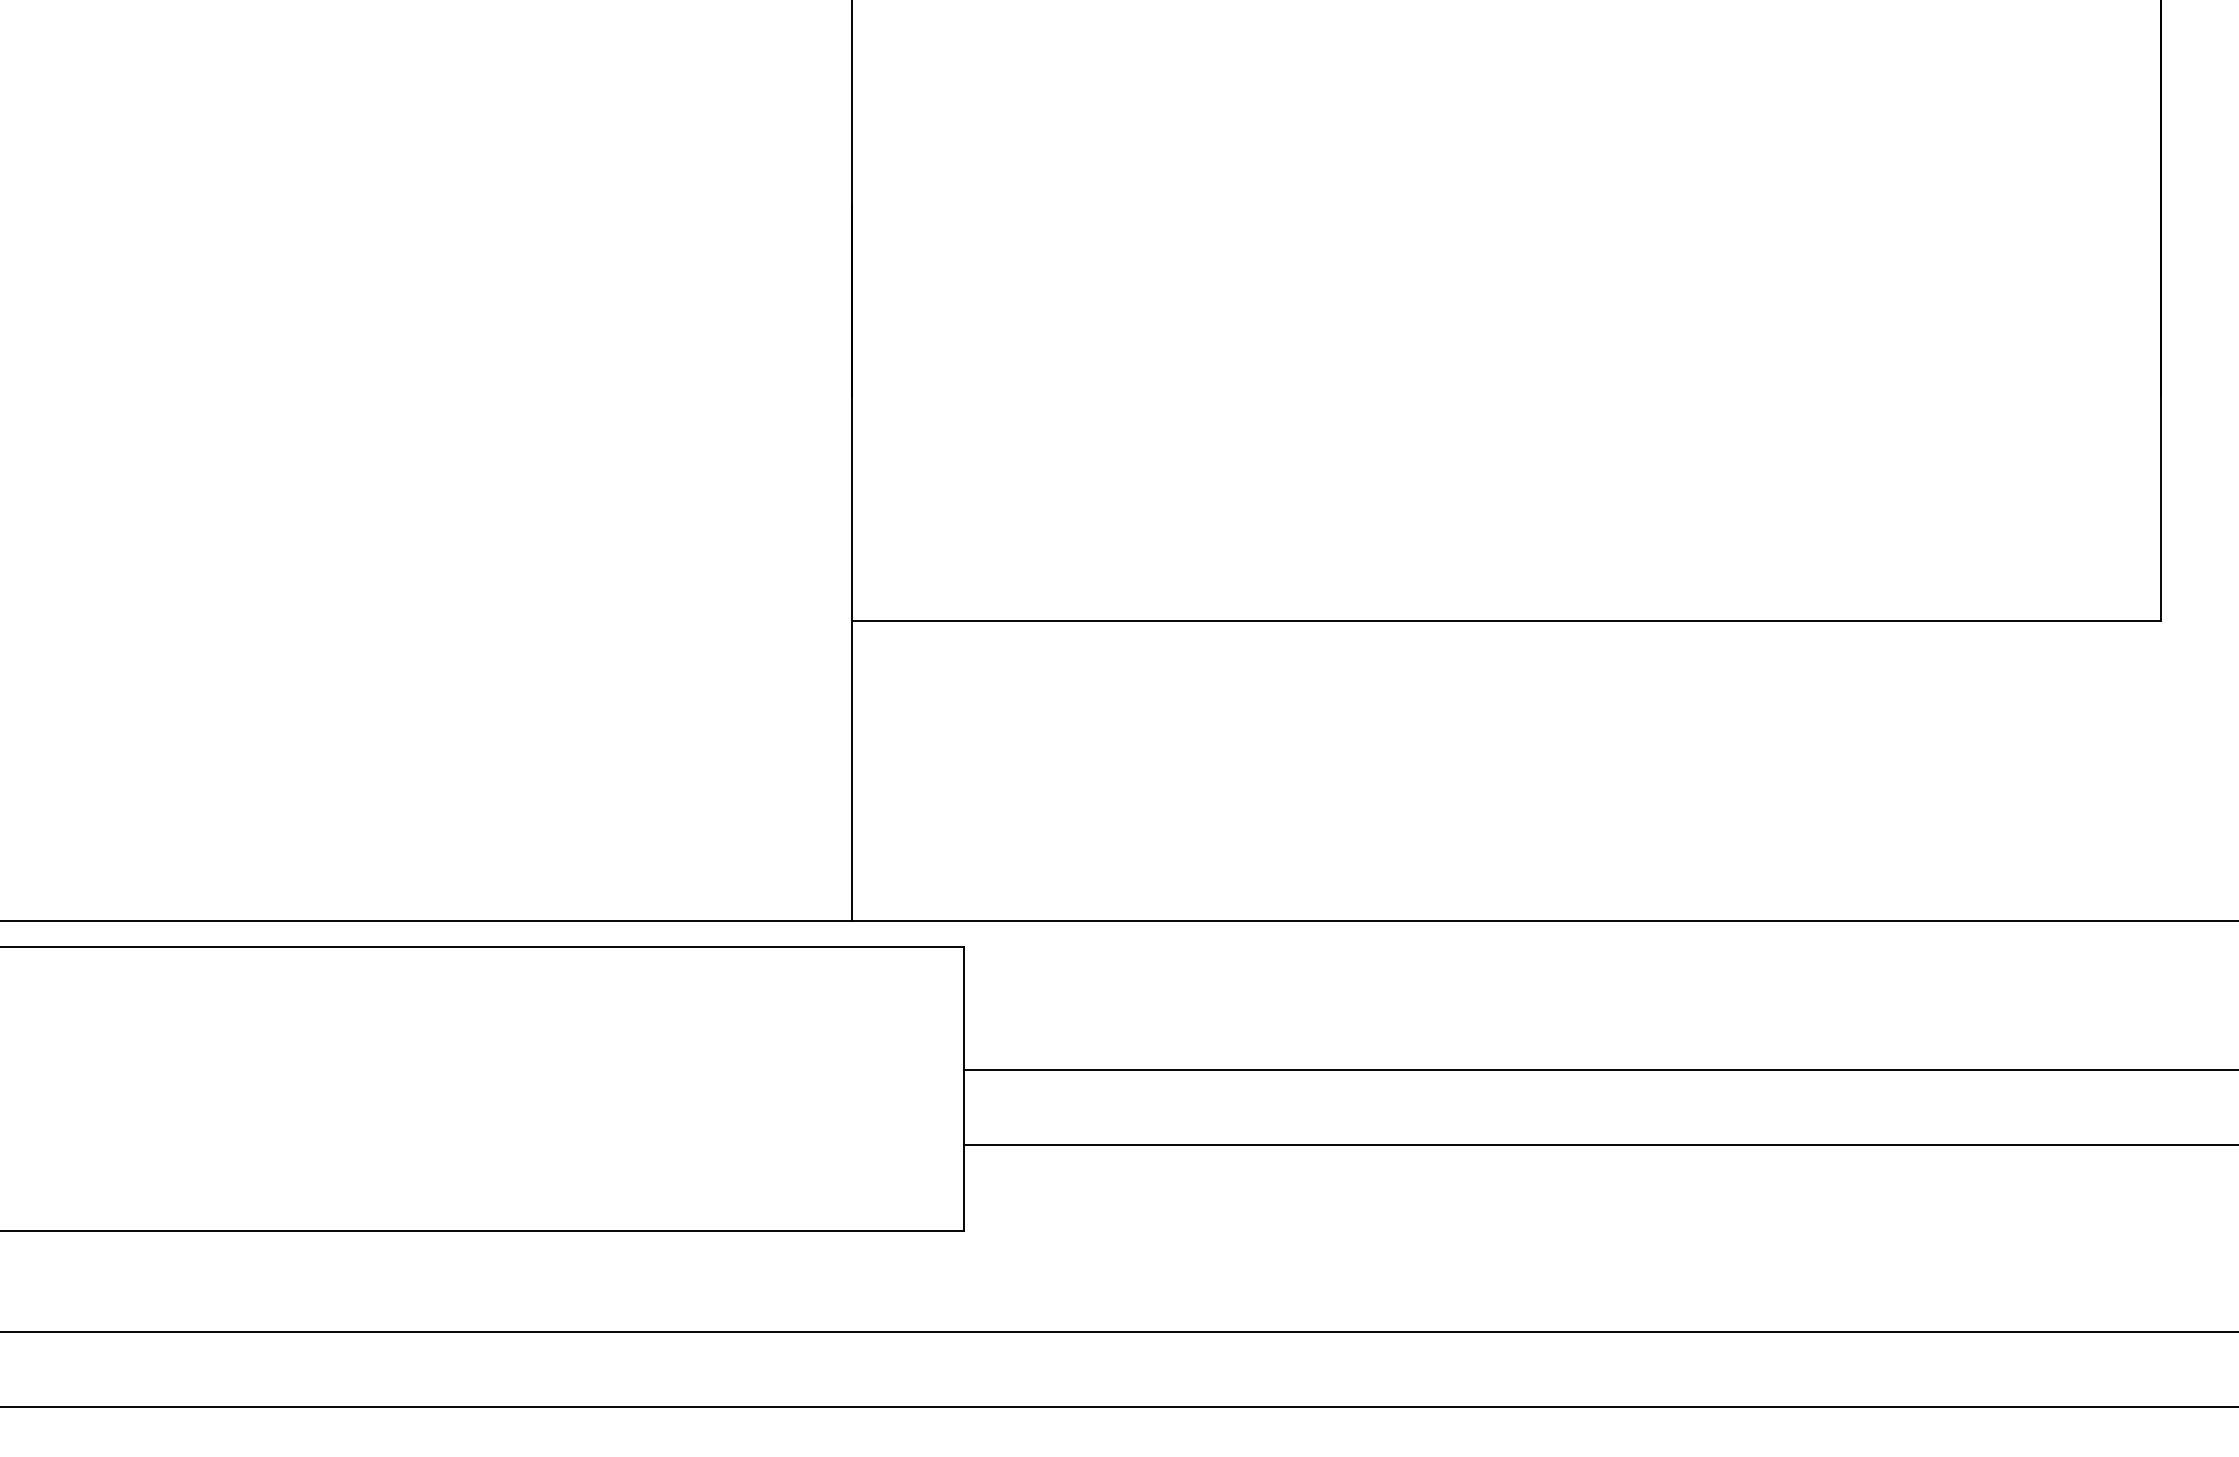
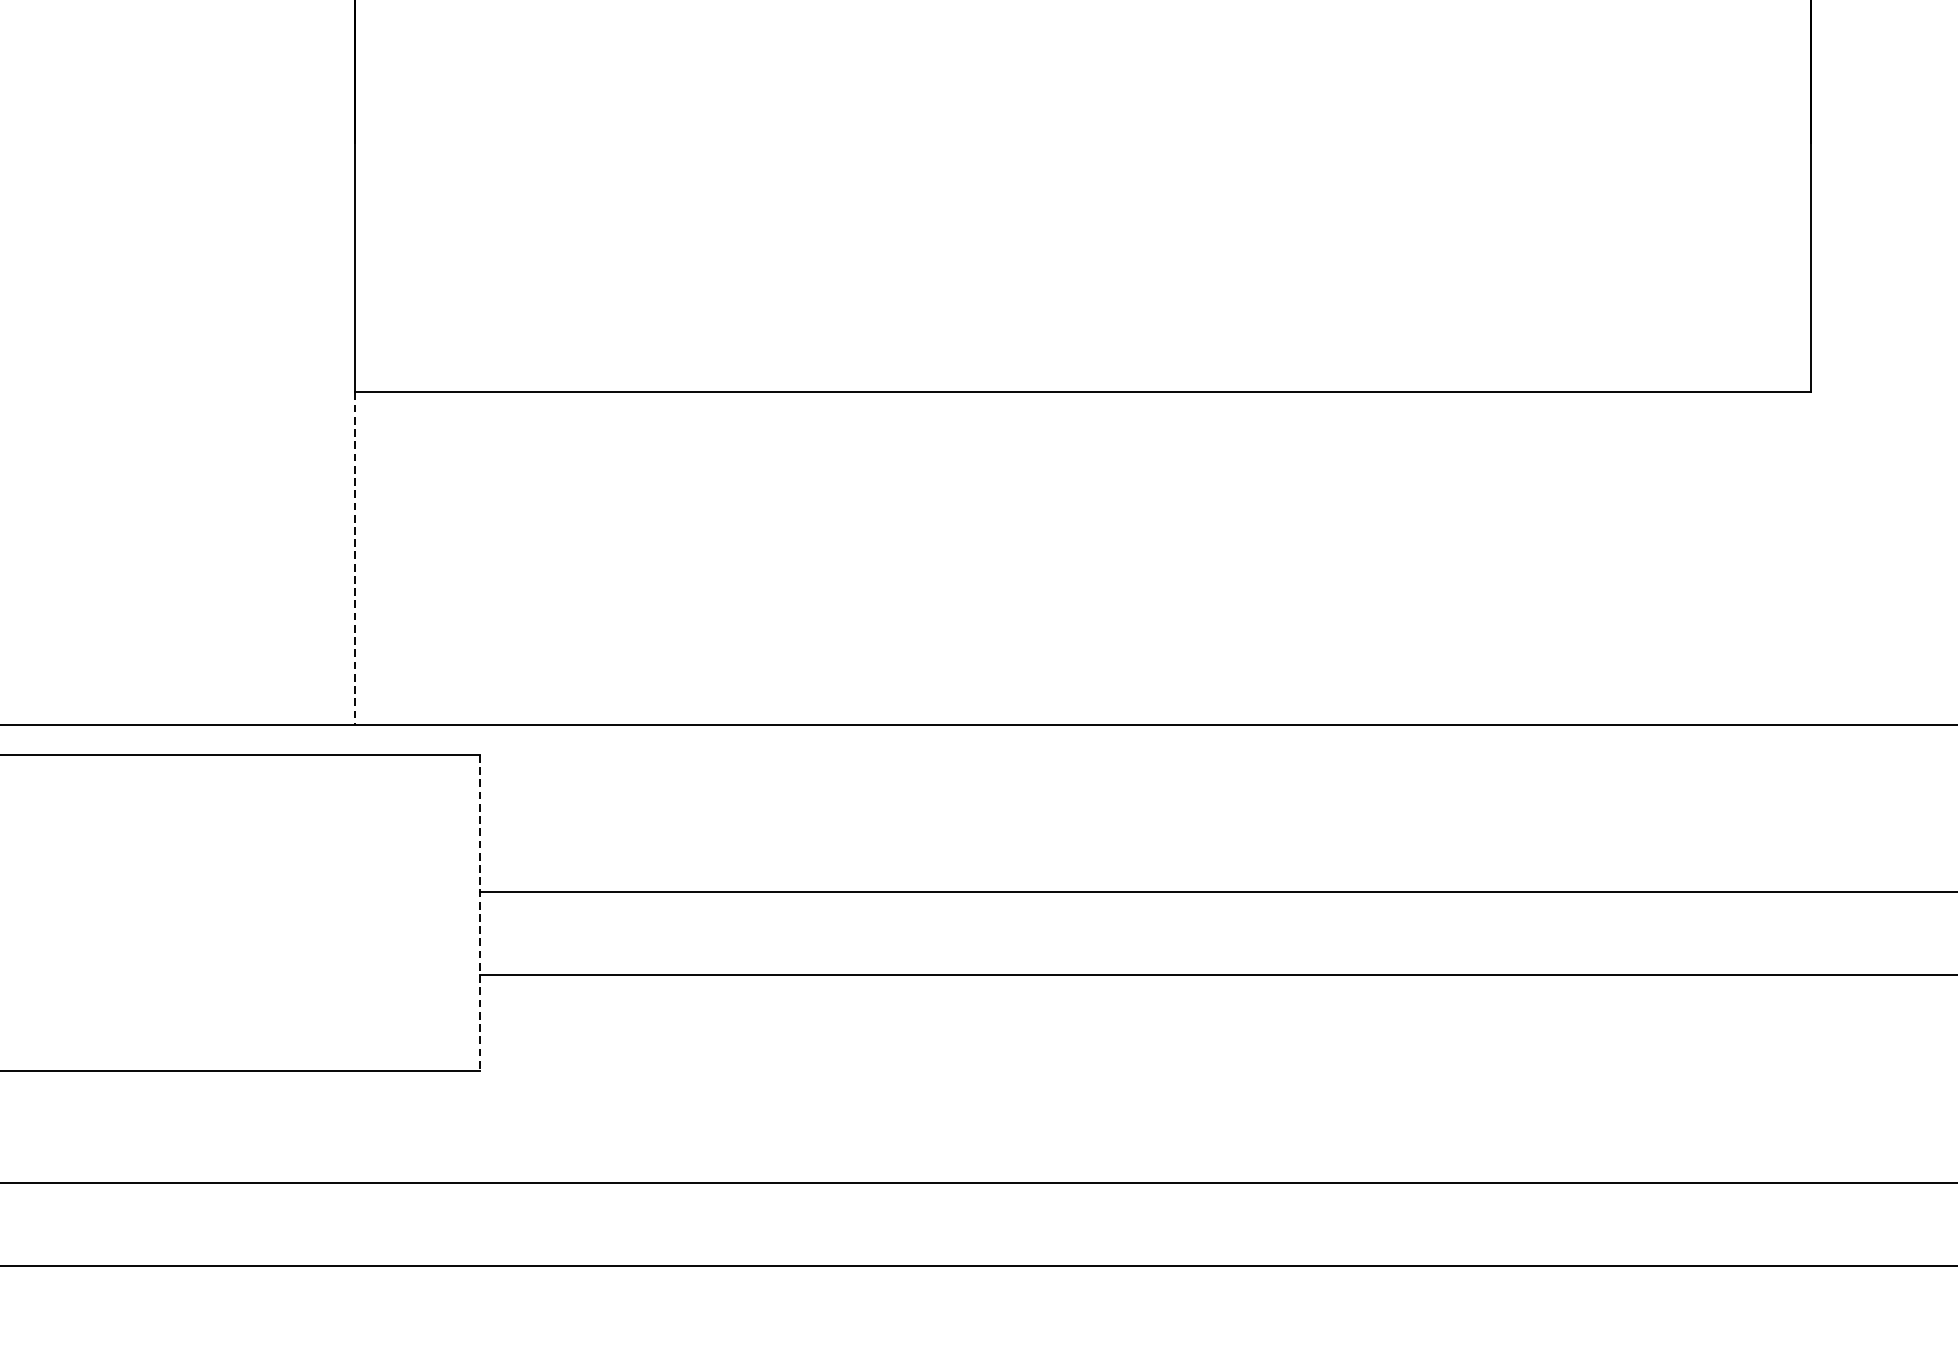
line: (852, 770) -> (355, 558), solid -> dashed
line: (964, 1089) -> (480, 913), solid -> dashed

